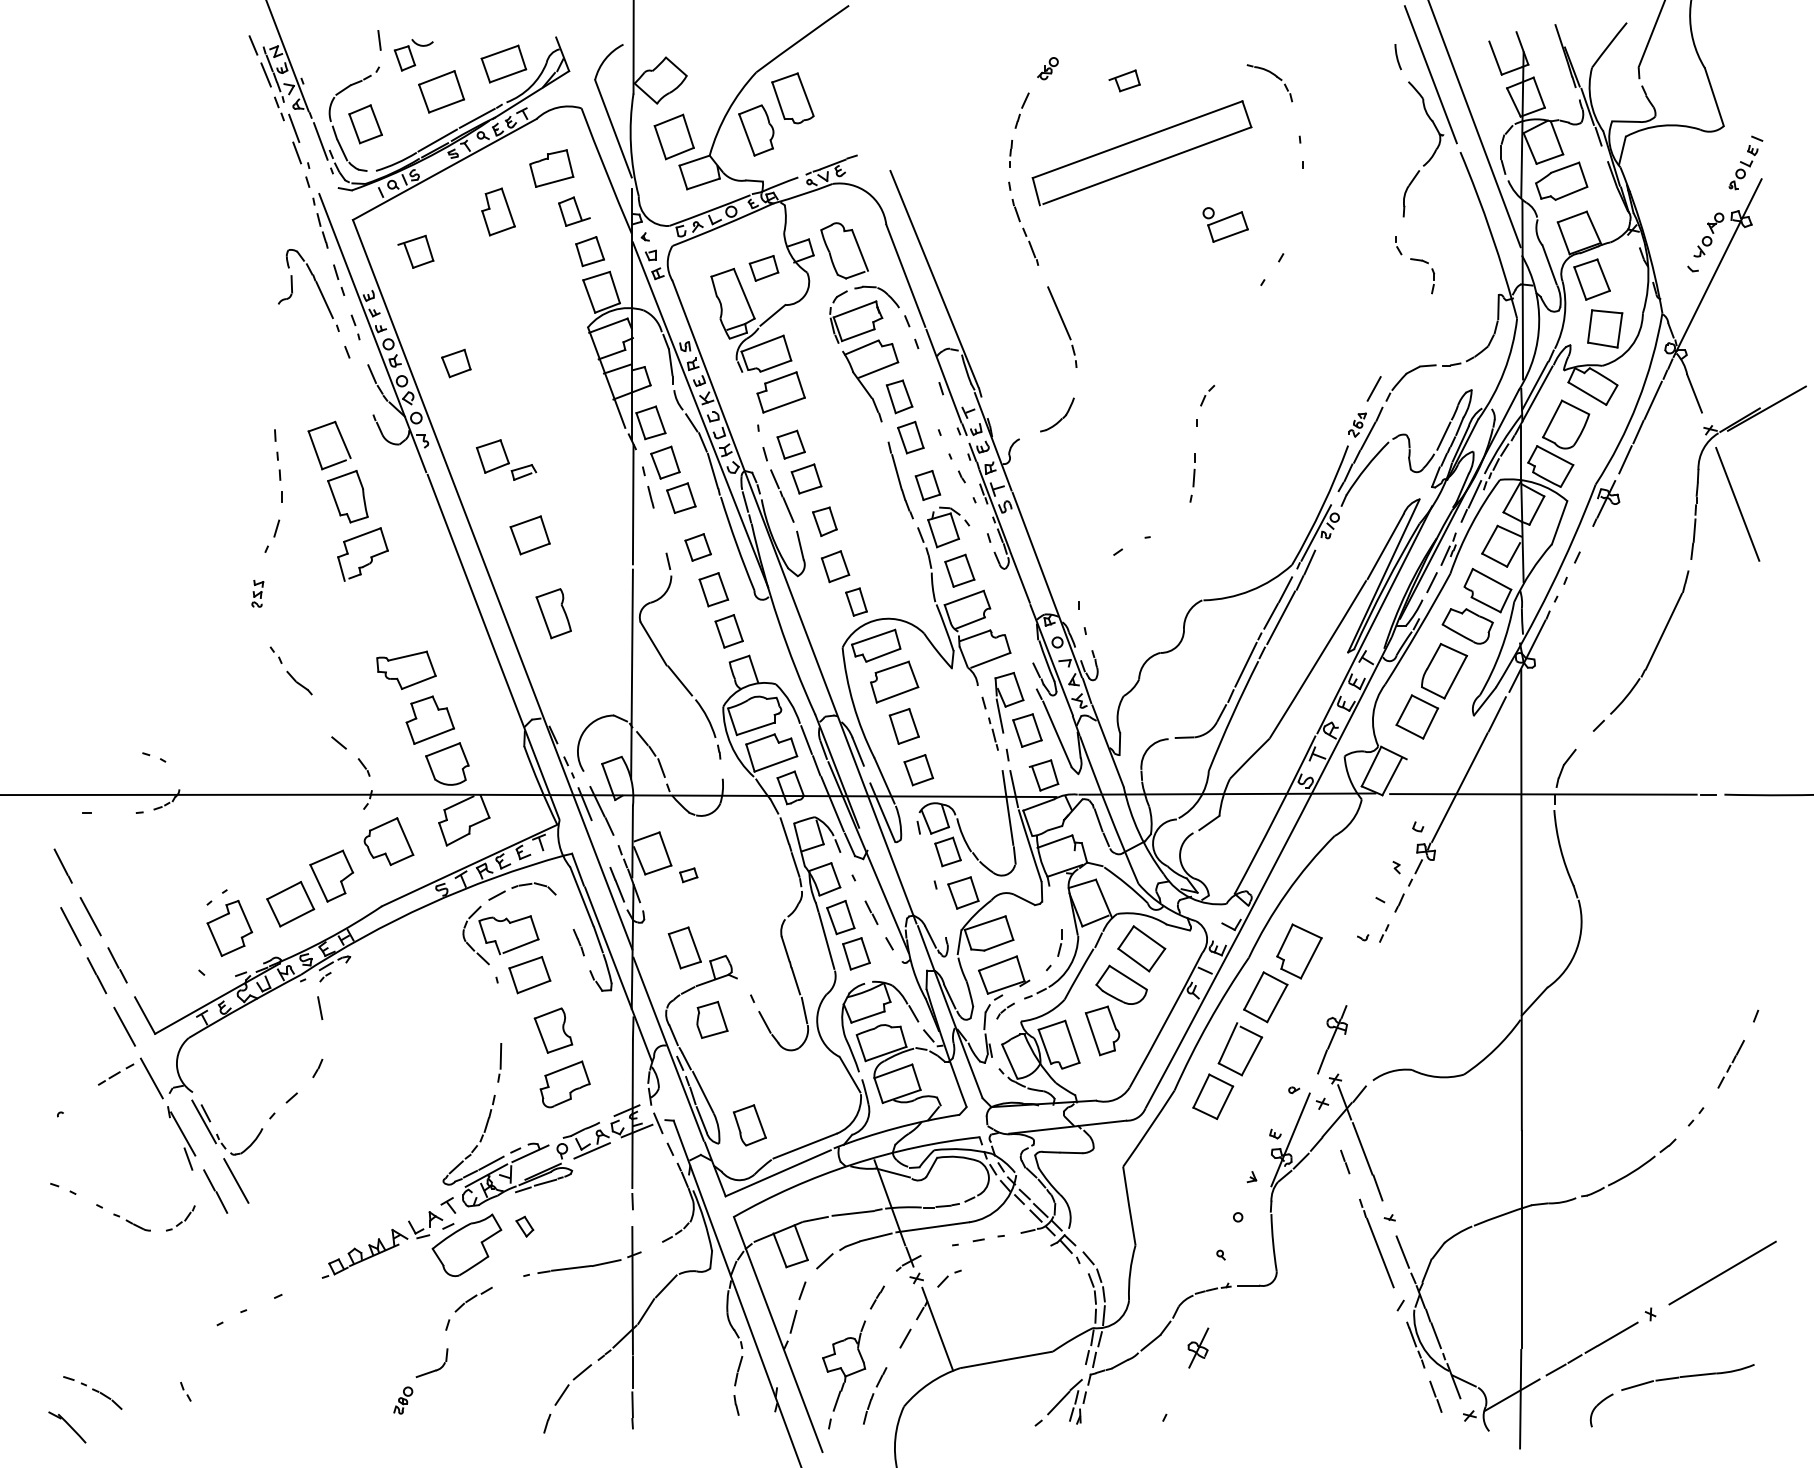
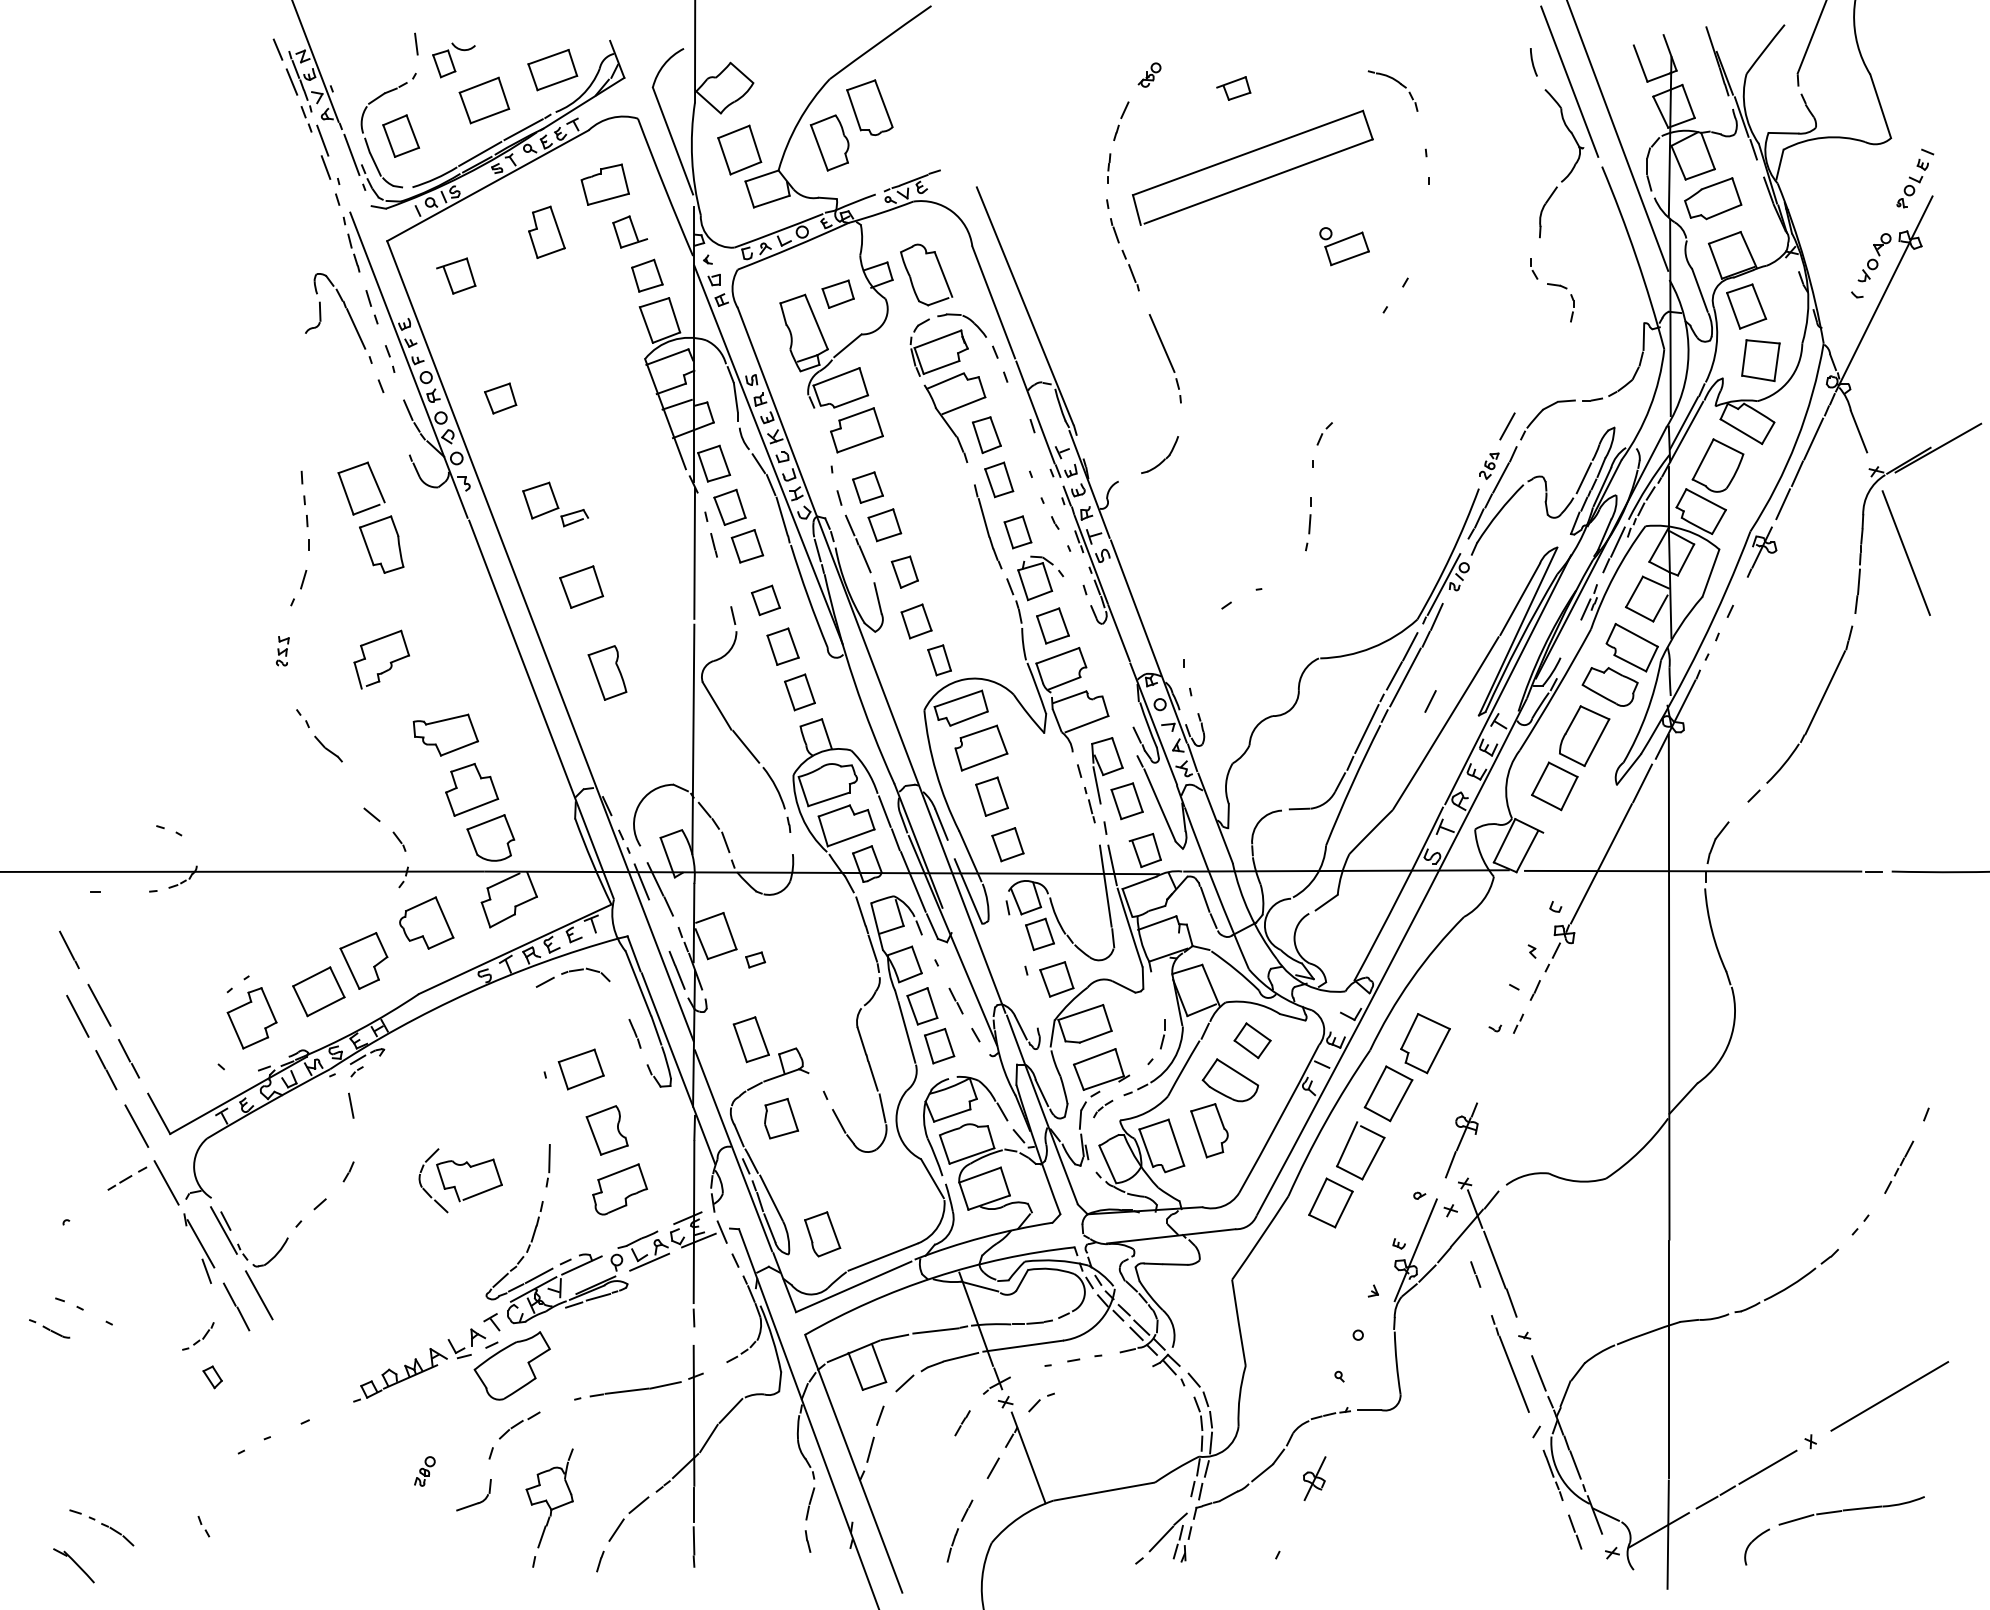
part: (370, 556) -> (390, 661), moved
line: (1431, 582) -> (1429, 701), moved
part: (500, 935) -> (460, 1180), moved
part: (1141, 948) -> (1252, 1040), size x0.7
part: (131, 1222) -> (48, 1328), moved
part: (524, 1226) -> (212, 1377), moved
part: (844, 1374) -> (550, 1507), moved
part: (403, 1400) -> (425, 1471), moved

